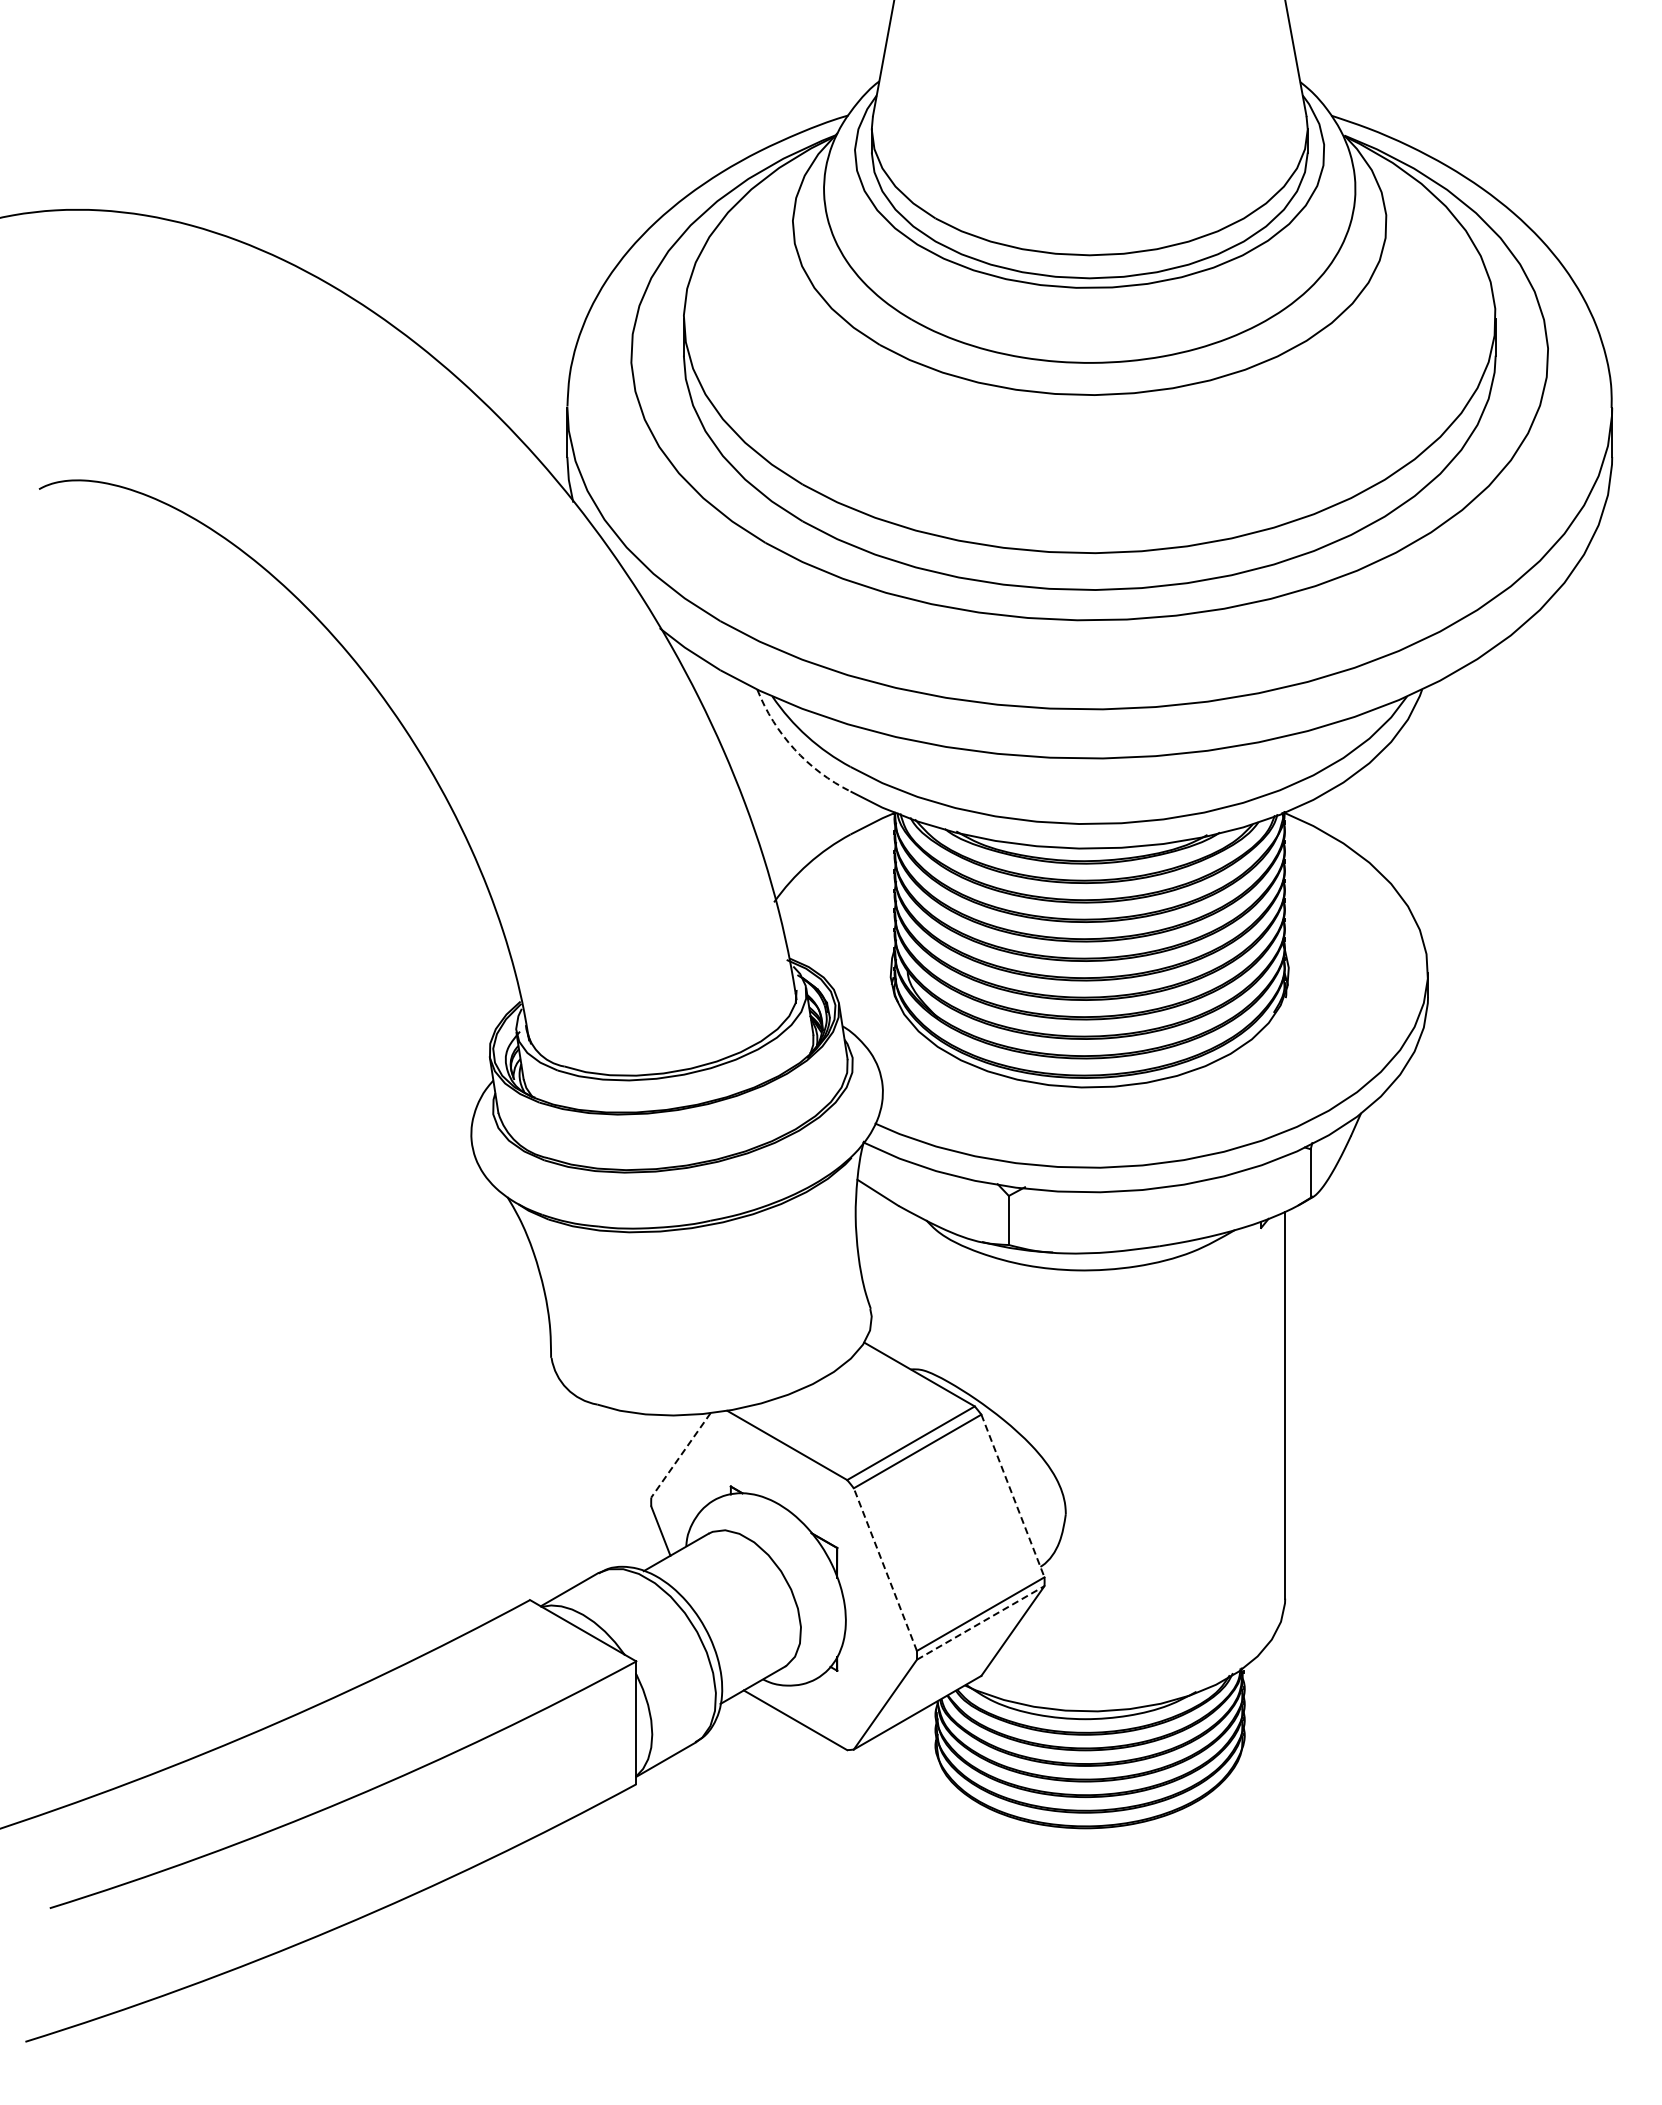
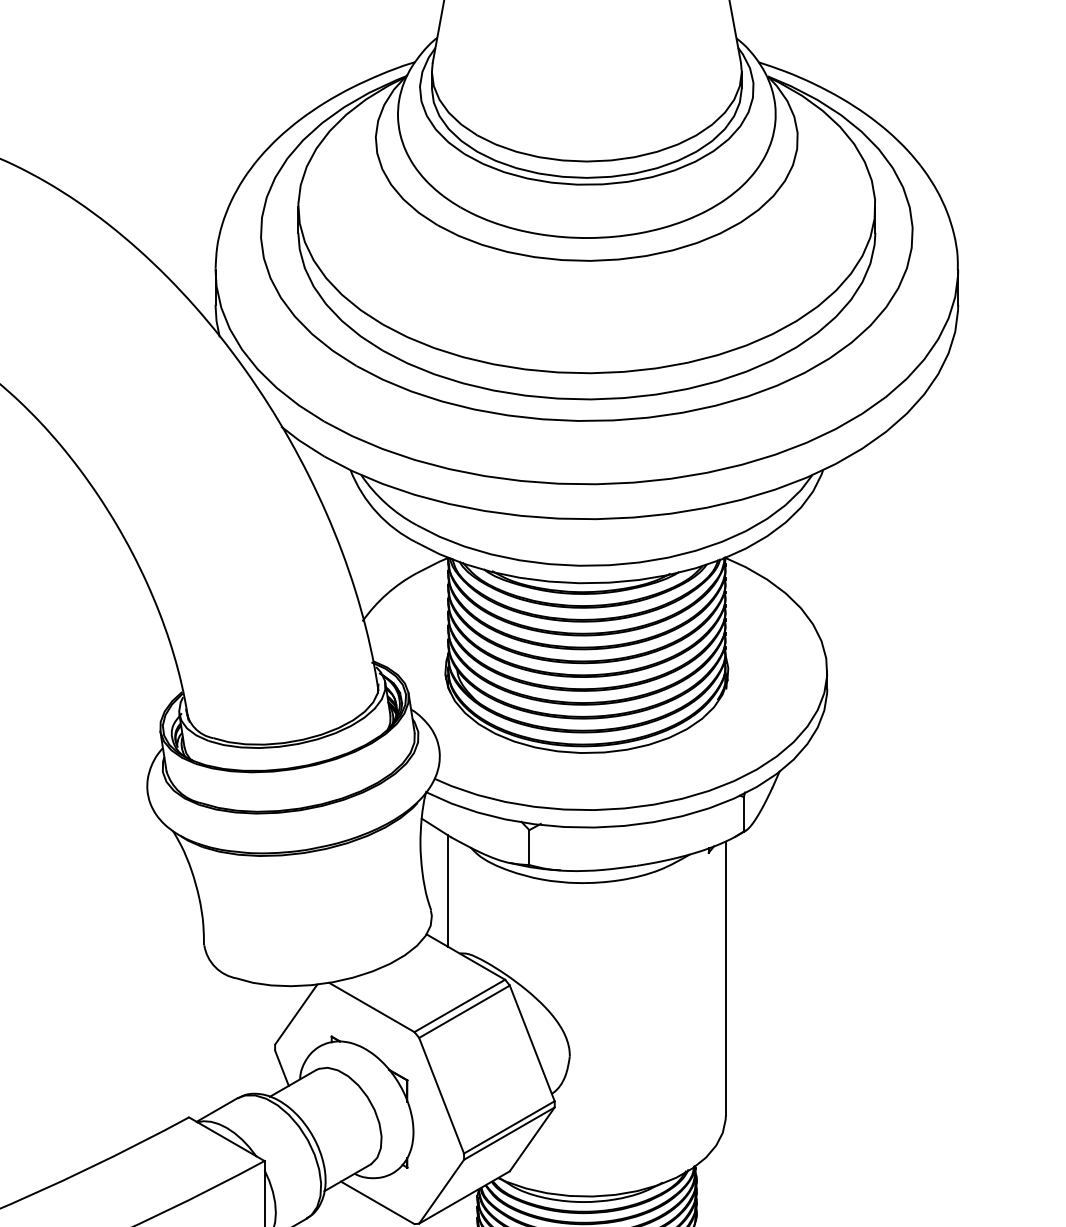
arc: (794, 749) -> (376, 512), dashed -> solid
line: (894, 1281) -> (448, 890), added
line: (680, 1455) -> (295, 1014), dashed -> solid
line: (1013, 1496) -> (532, 1043), dashed -> solid
line: (885, 1569) -> (441, 1095), dashed -> solid
line: (980, 1622) -> (509, 1133), dashed -> solid

